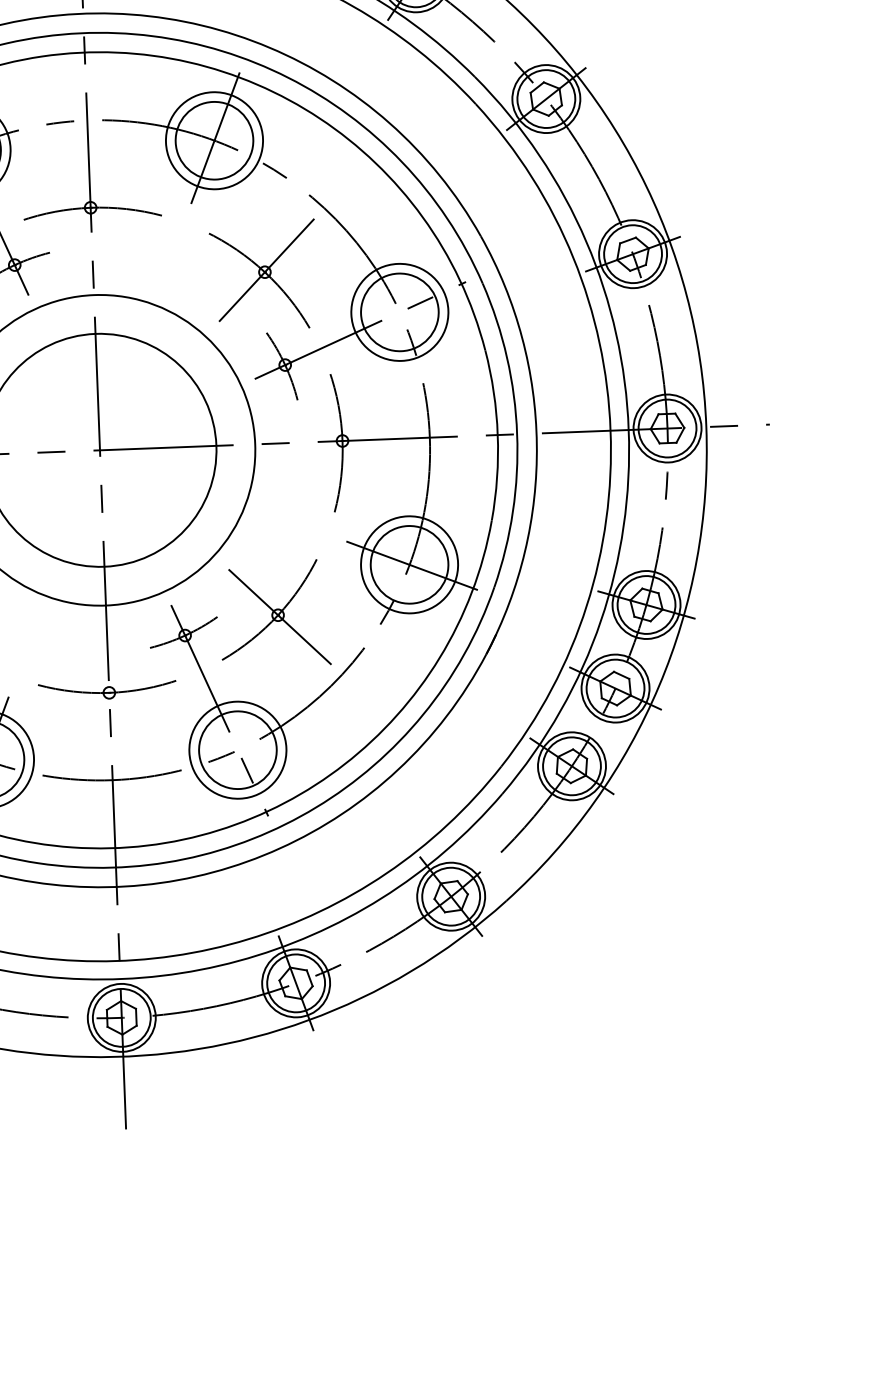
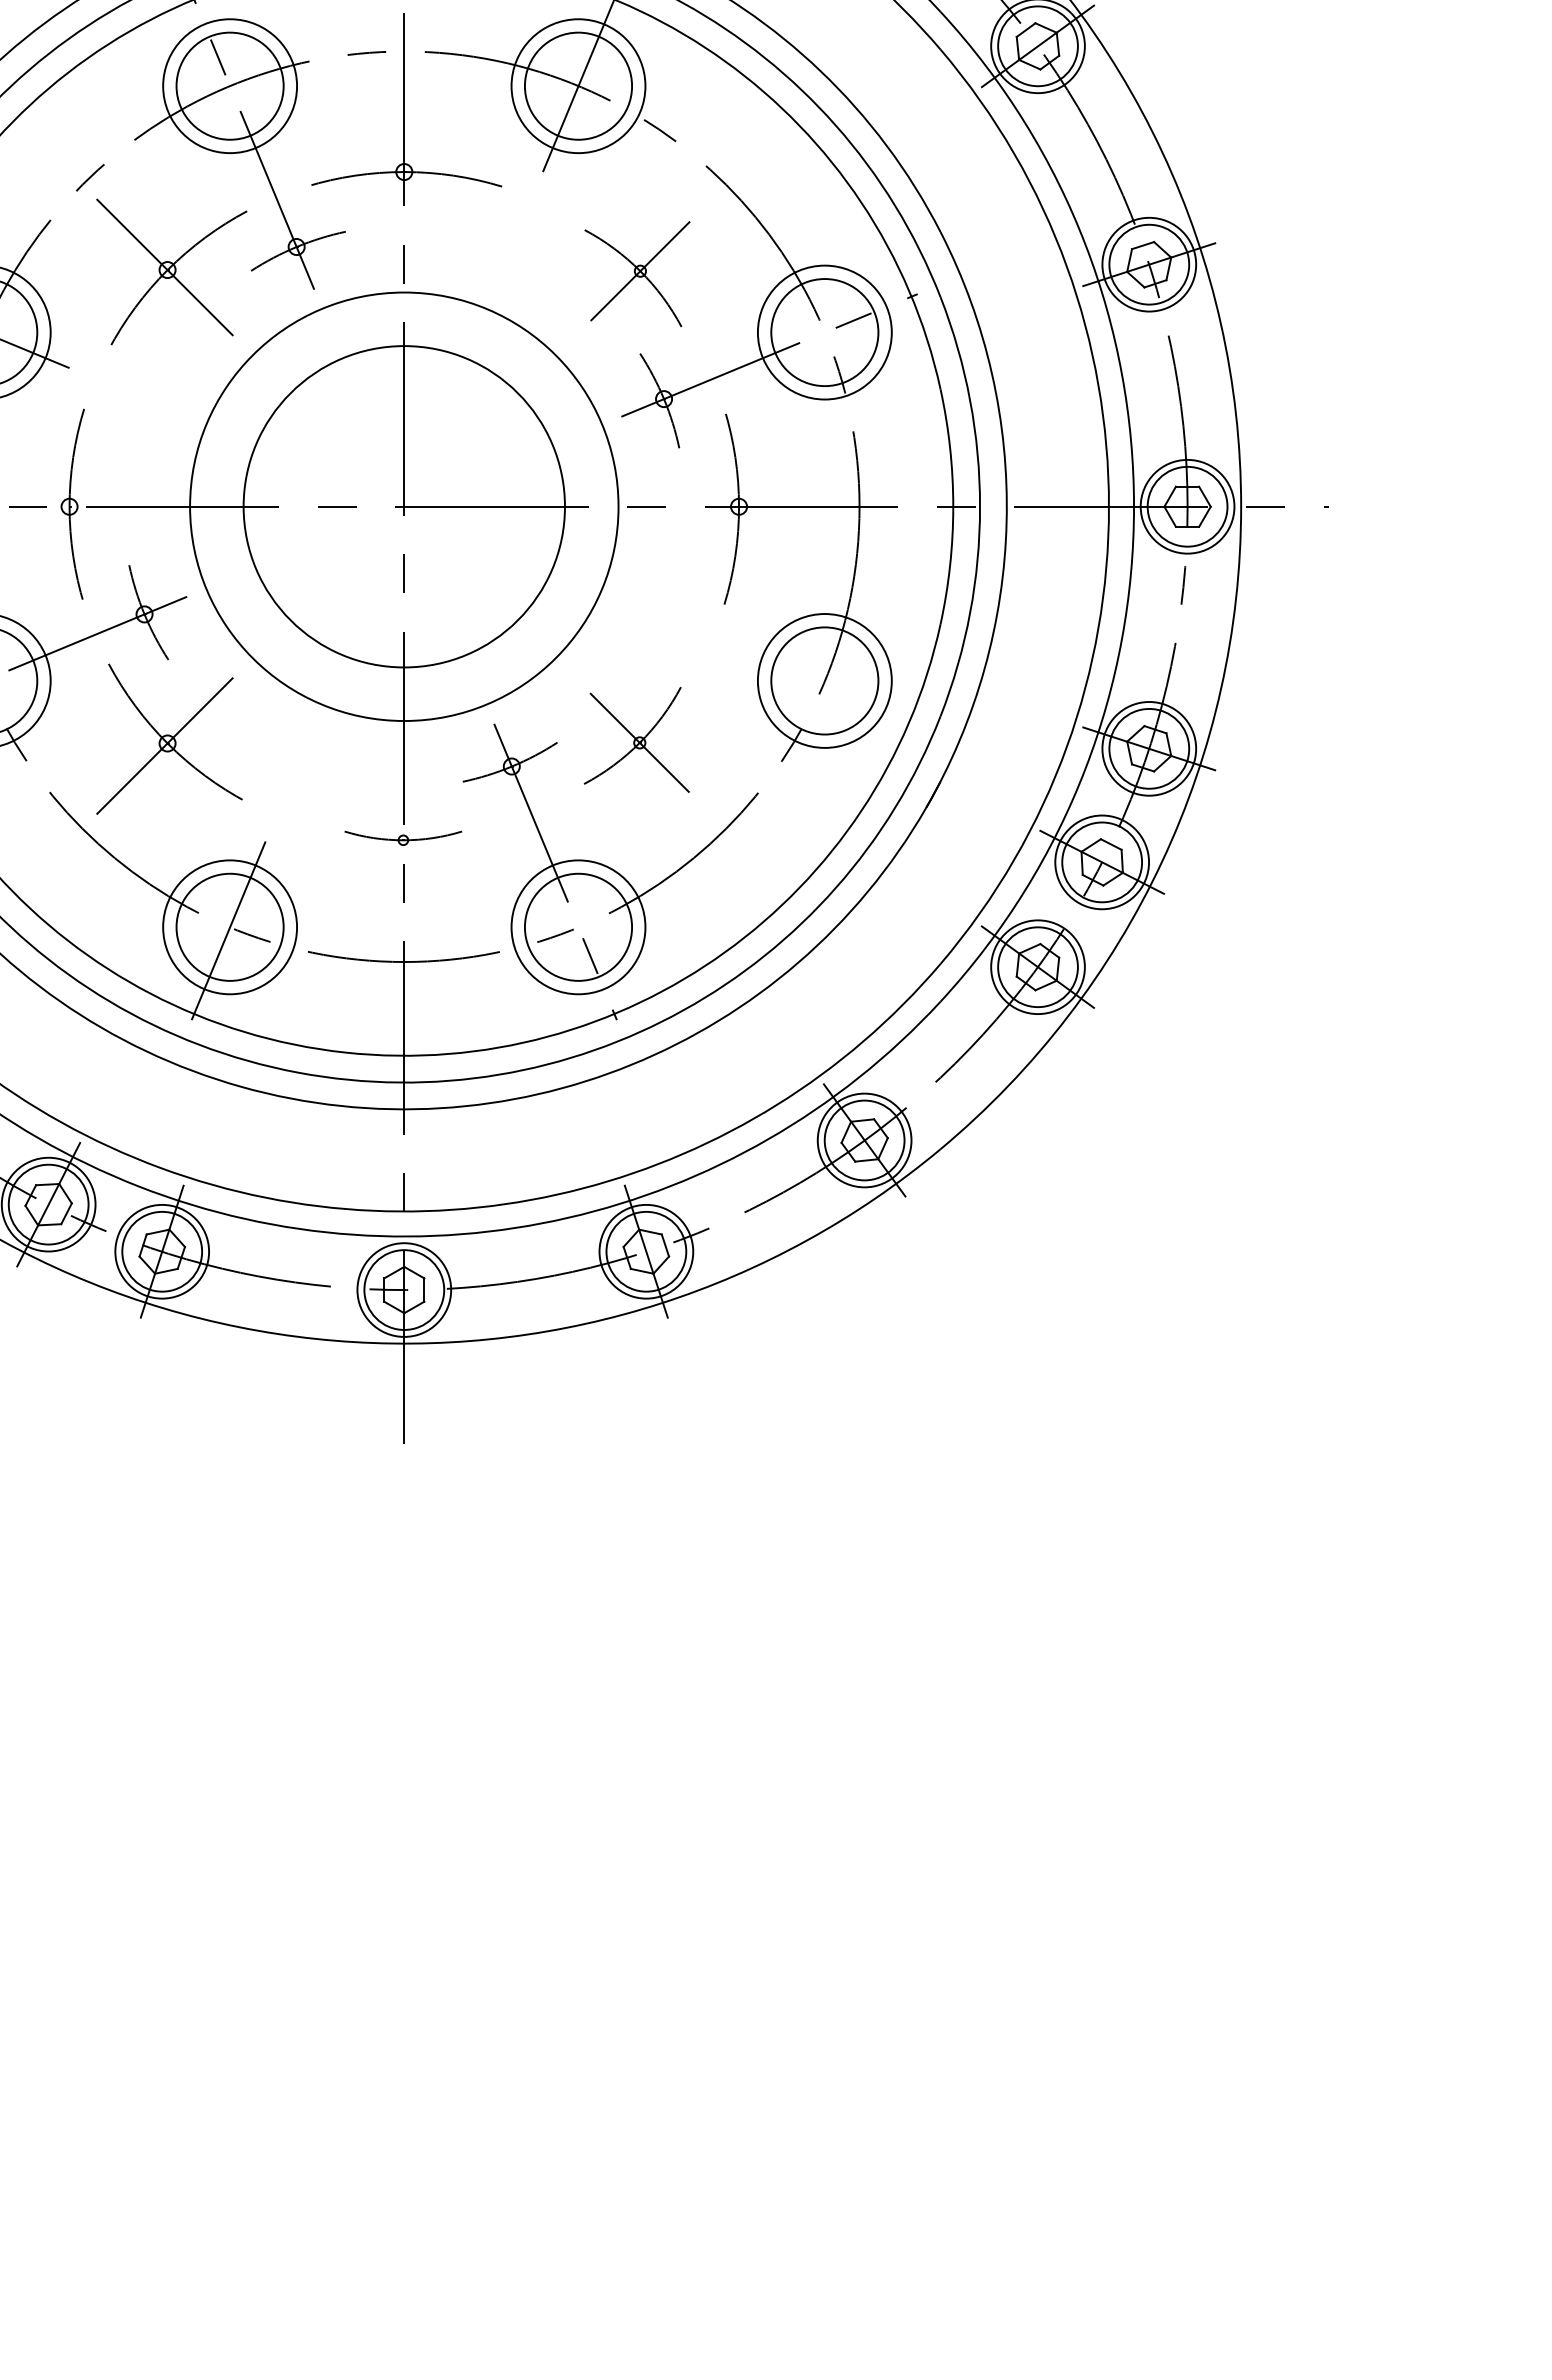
part: (263, 274) -> (638, 273), size x0.7
line: (409, 564) -> (824, 680), removed
part: (274, 613) -> (636, 741), size x0.7
part: (107, 690) -> (401, 838), size x0.6

